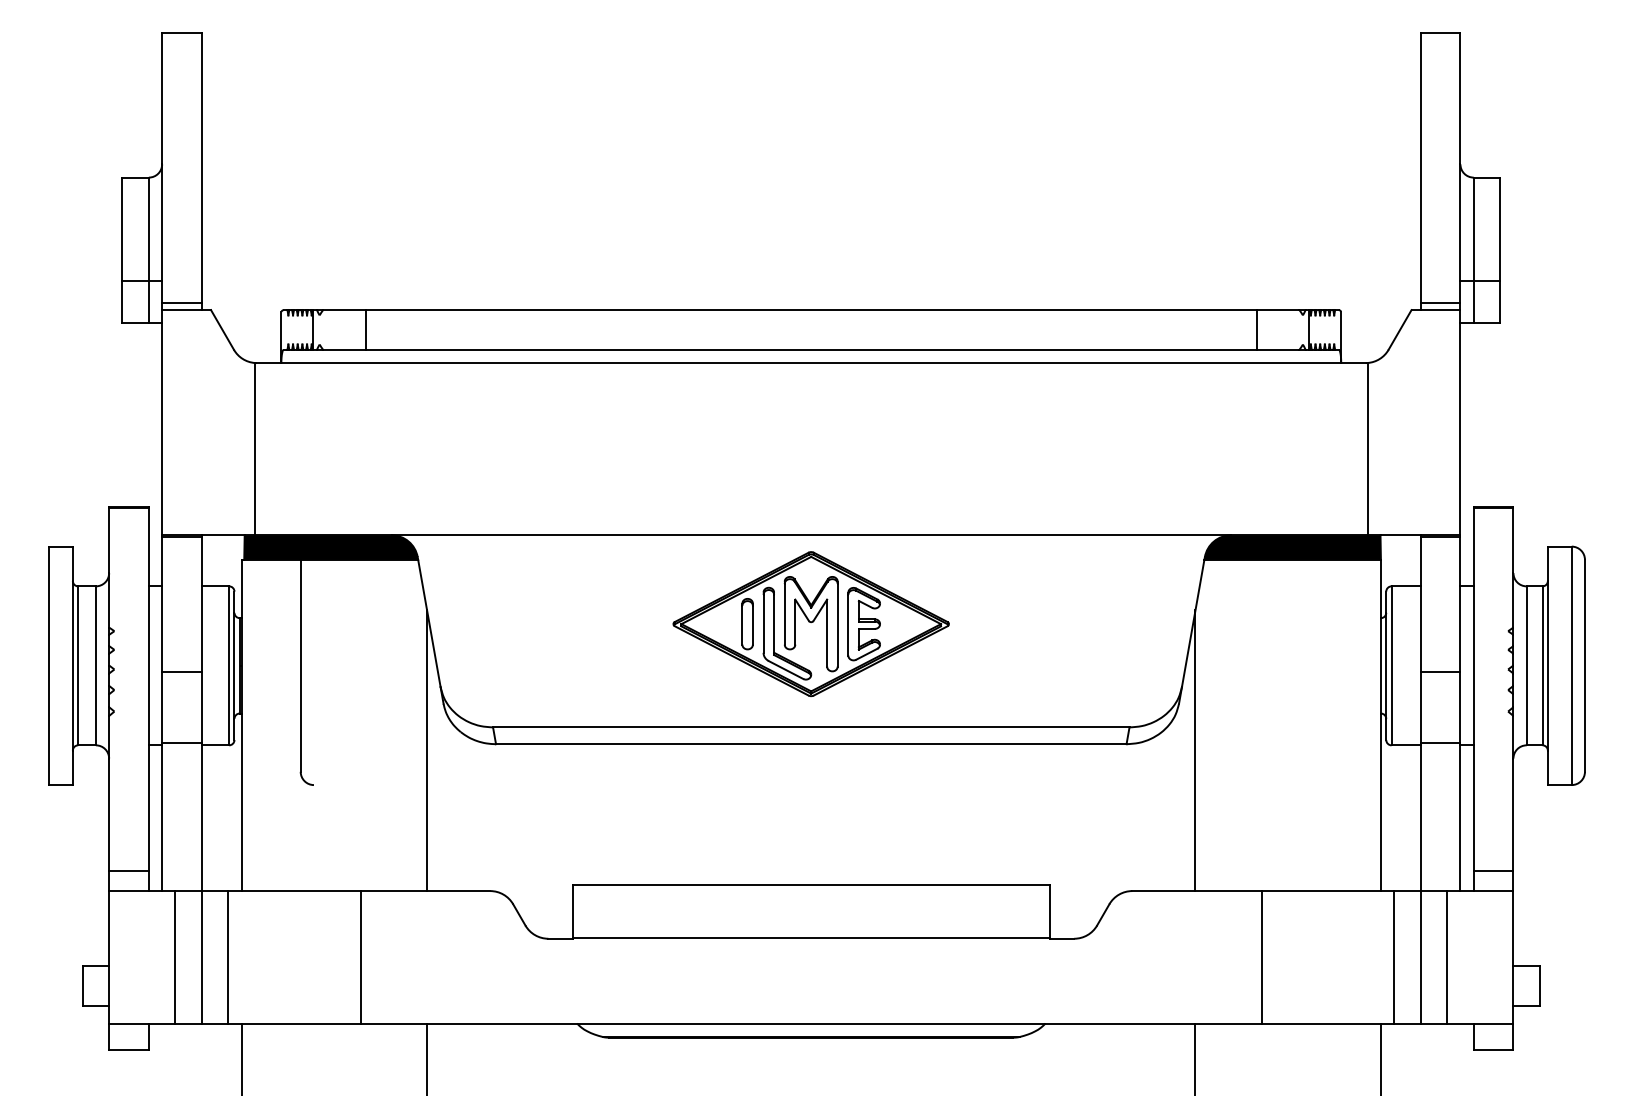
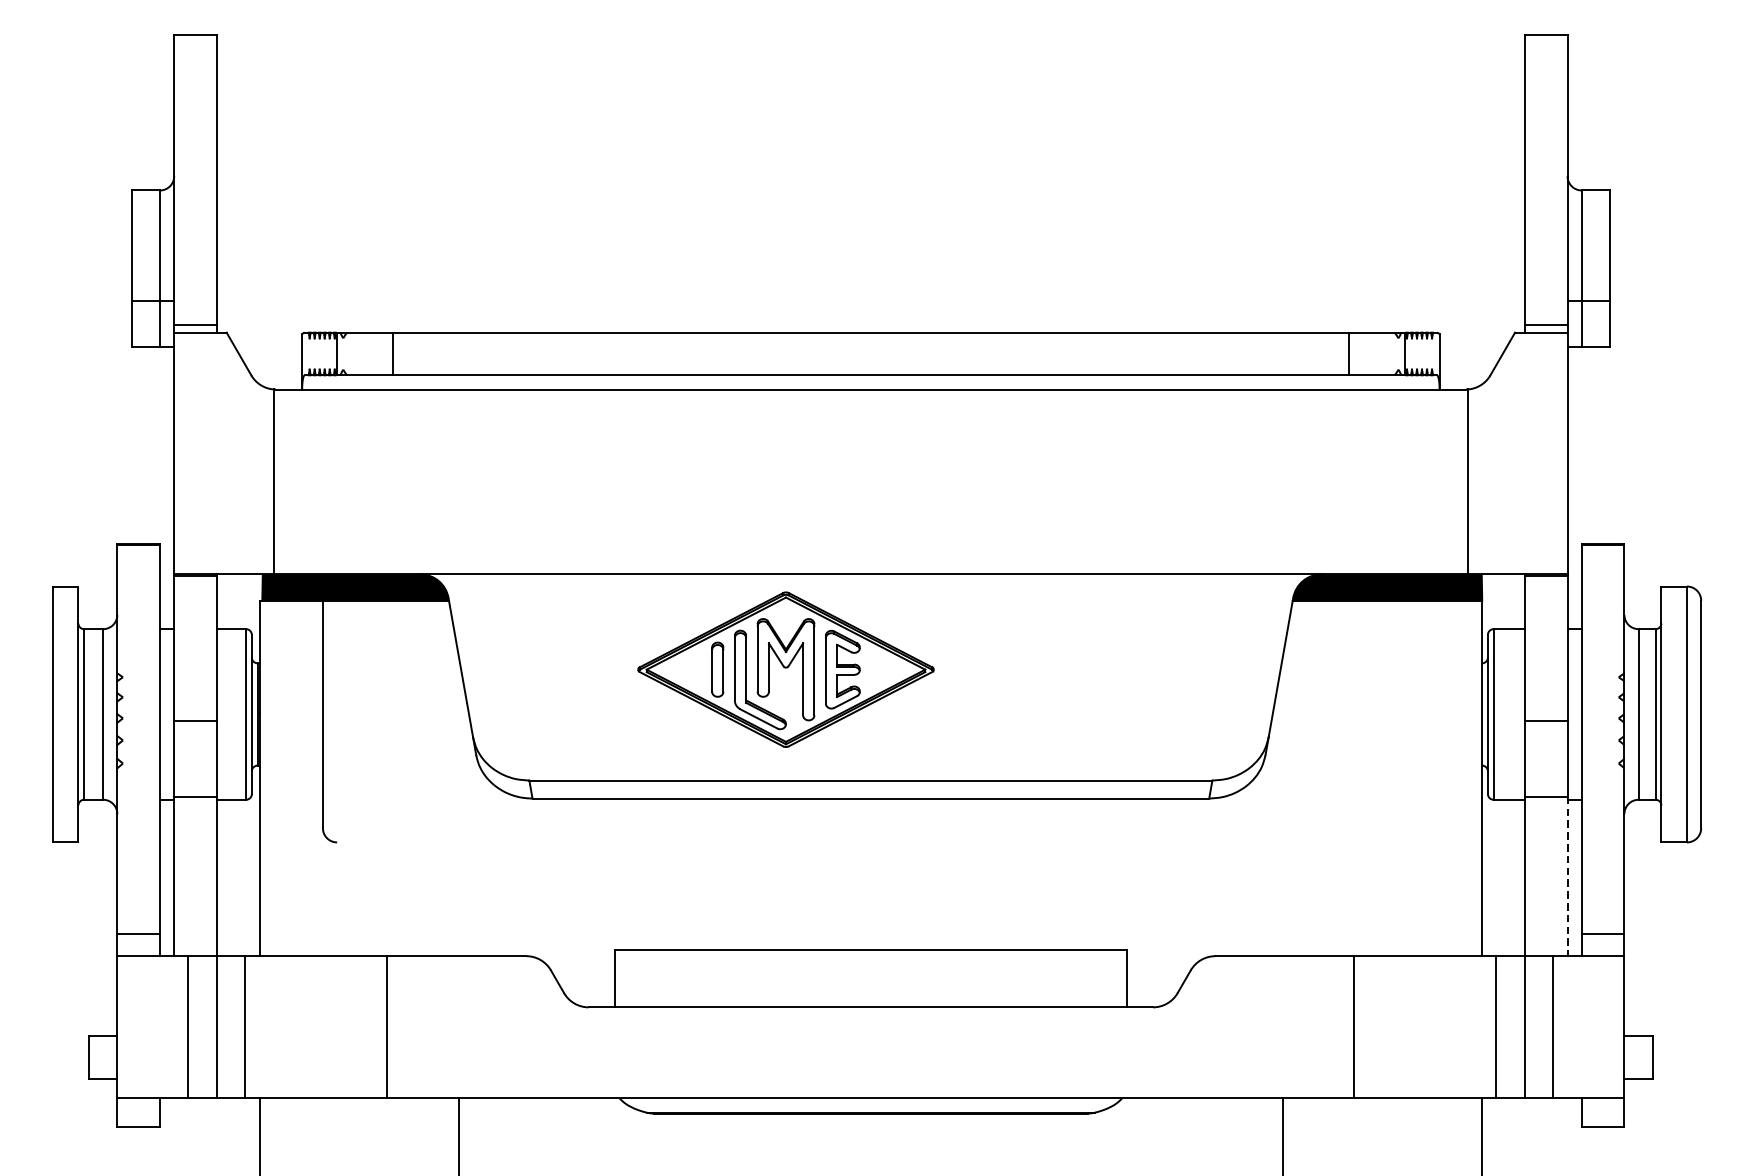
part: (810, 624) -> (785, 670), moved
line: (427, 750) -> (458, 805), removed
line: (1195, 750) -> (1283, 805), removed
line: (1460, 817) -> (1567, 877), solid -> dashed

